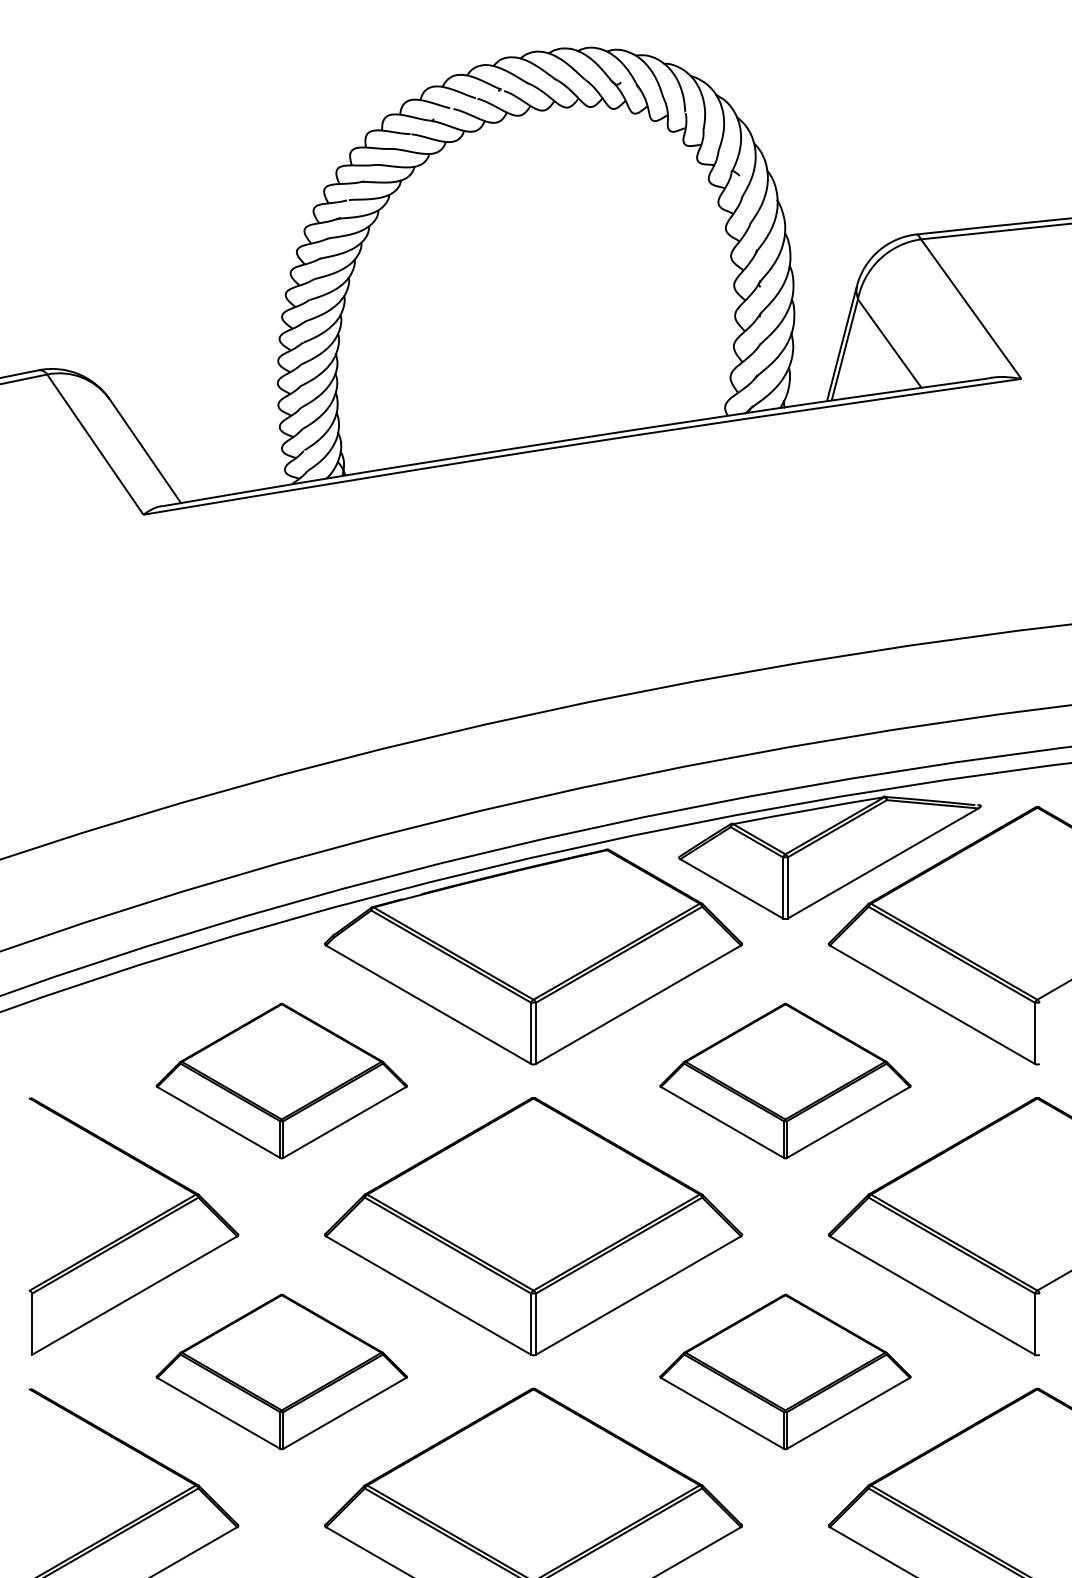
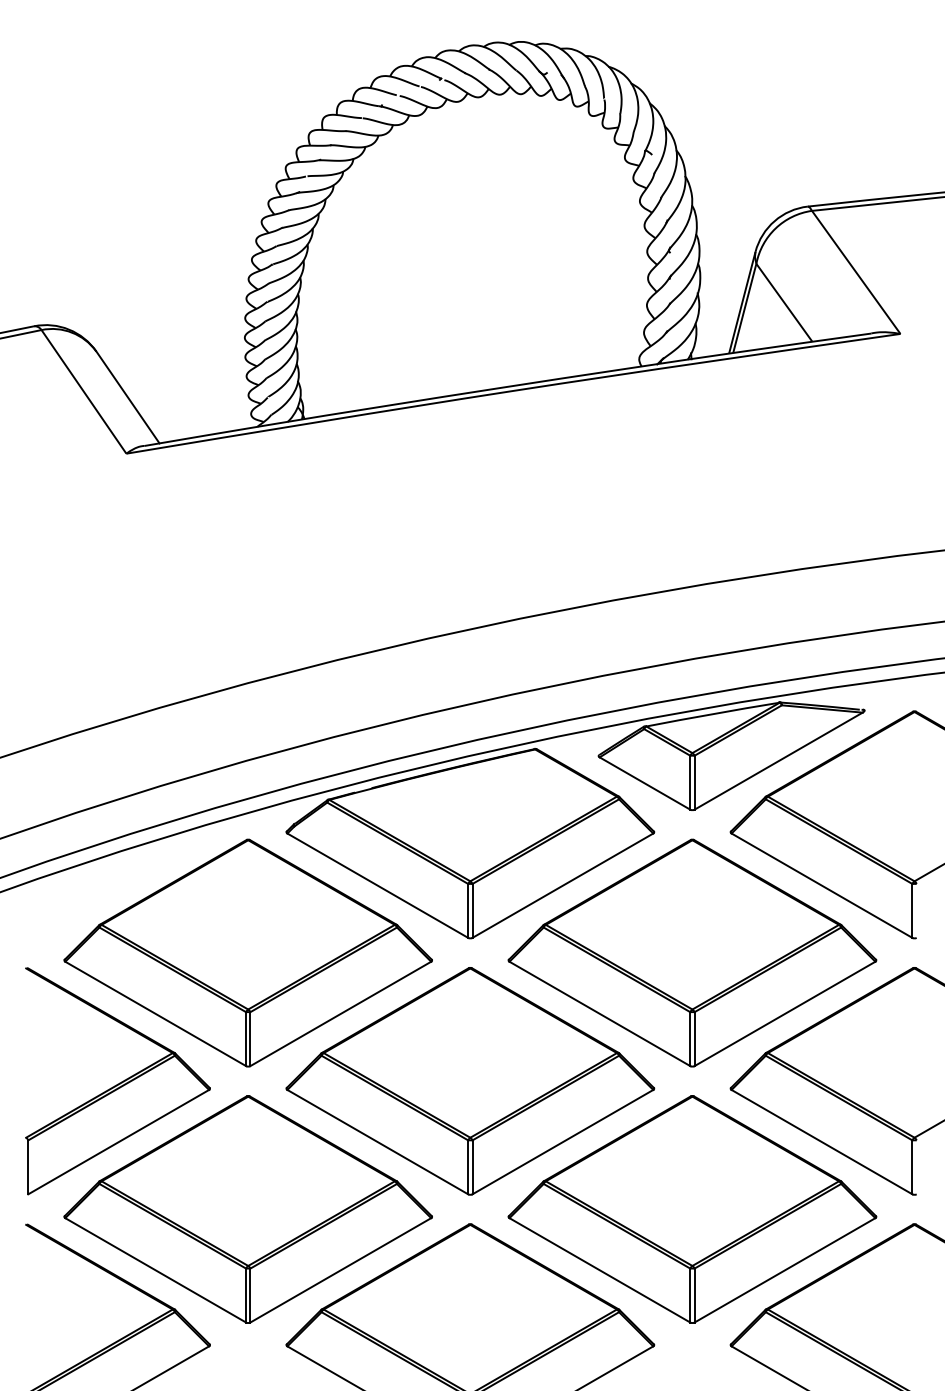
part: (281, 1080) -> (248, 952), size x1.67
part: (785, 1080) -> (692, 952), size x1.67
part: (281, 1371) -> (248, 1209), size x1.67
part: (785, 1371) -> (692, 1209), size x1.67

